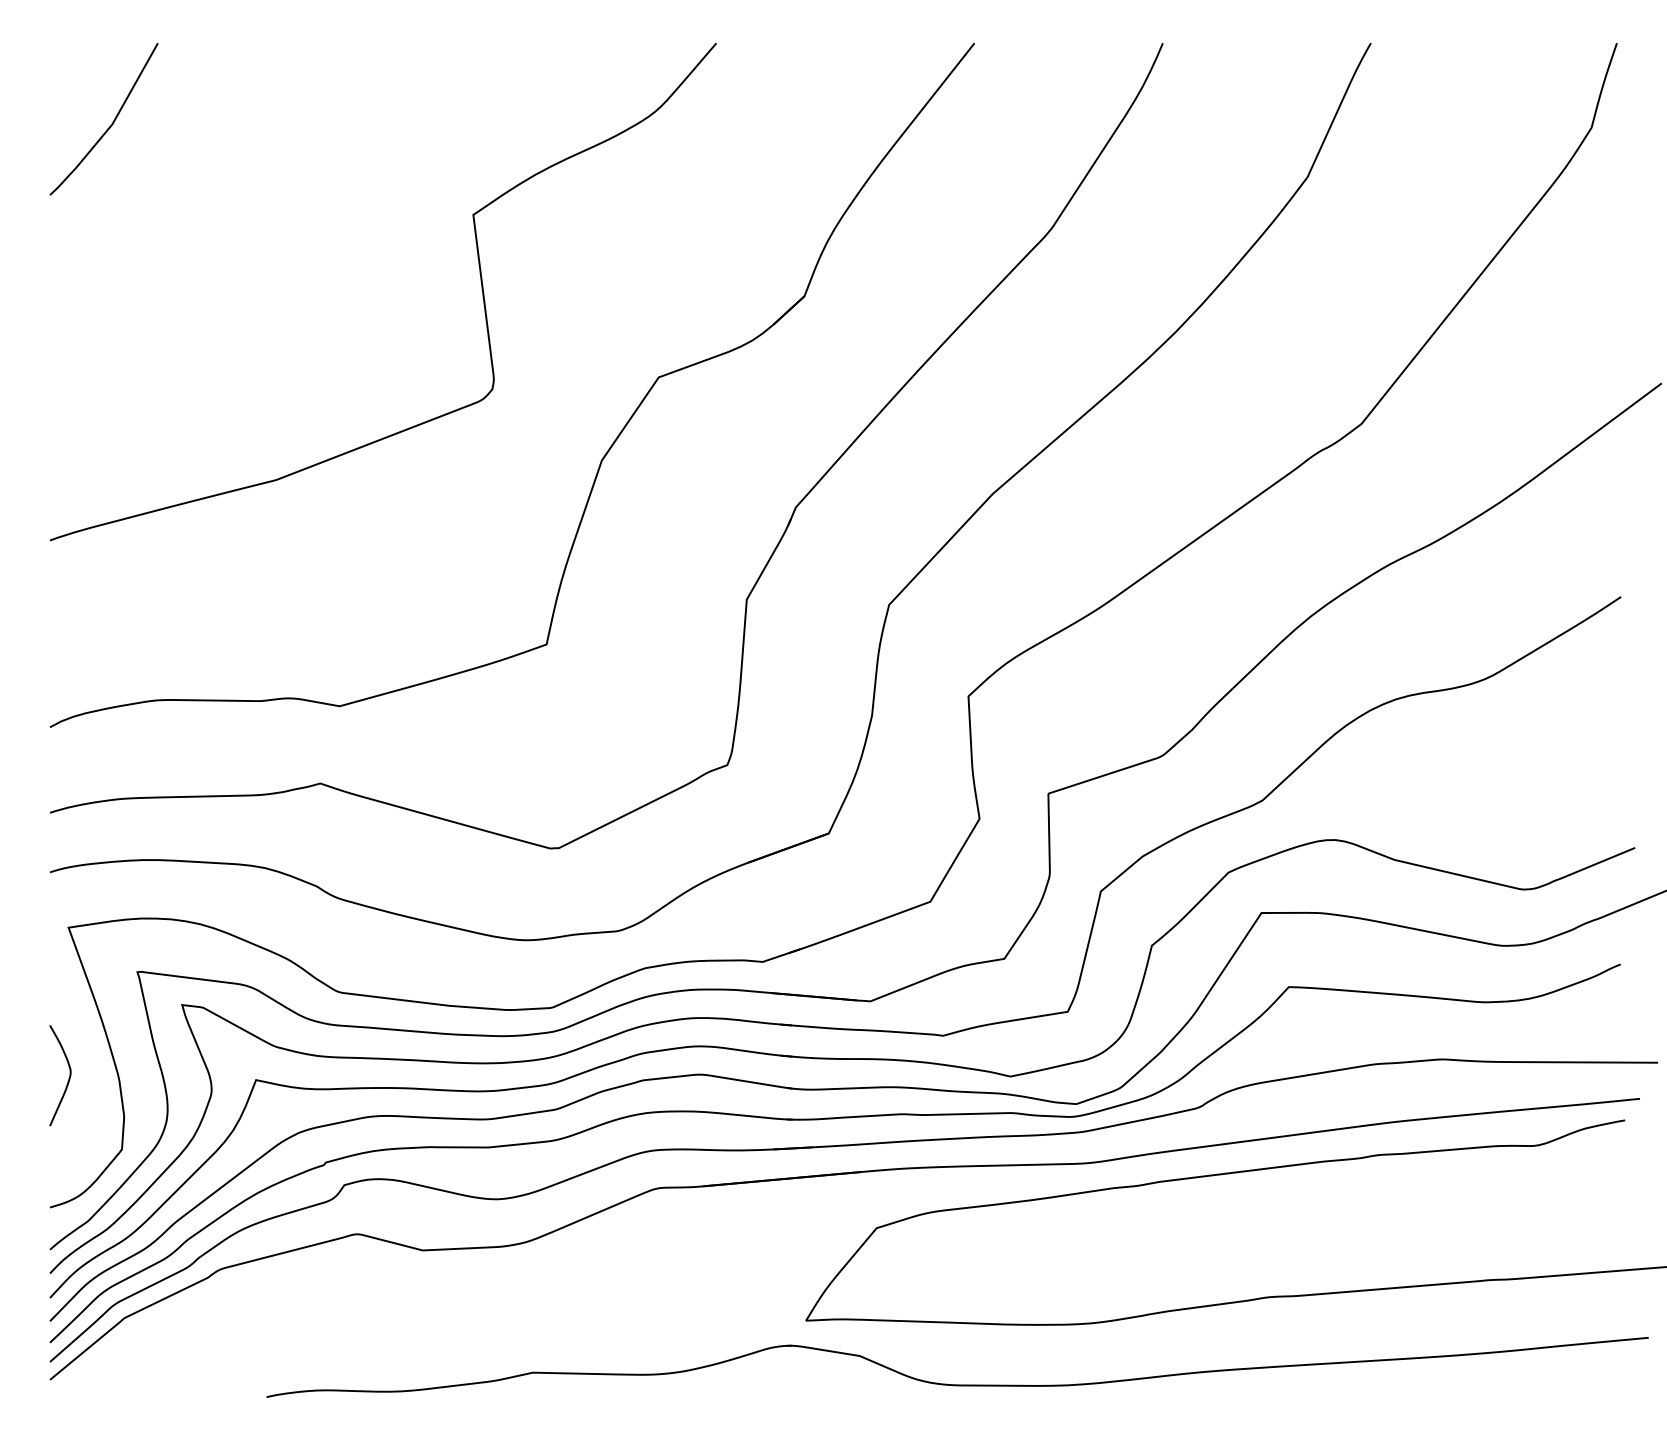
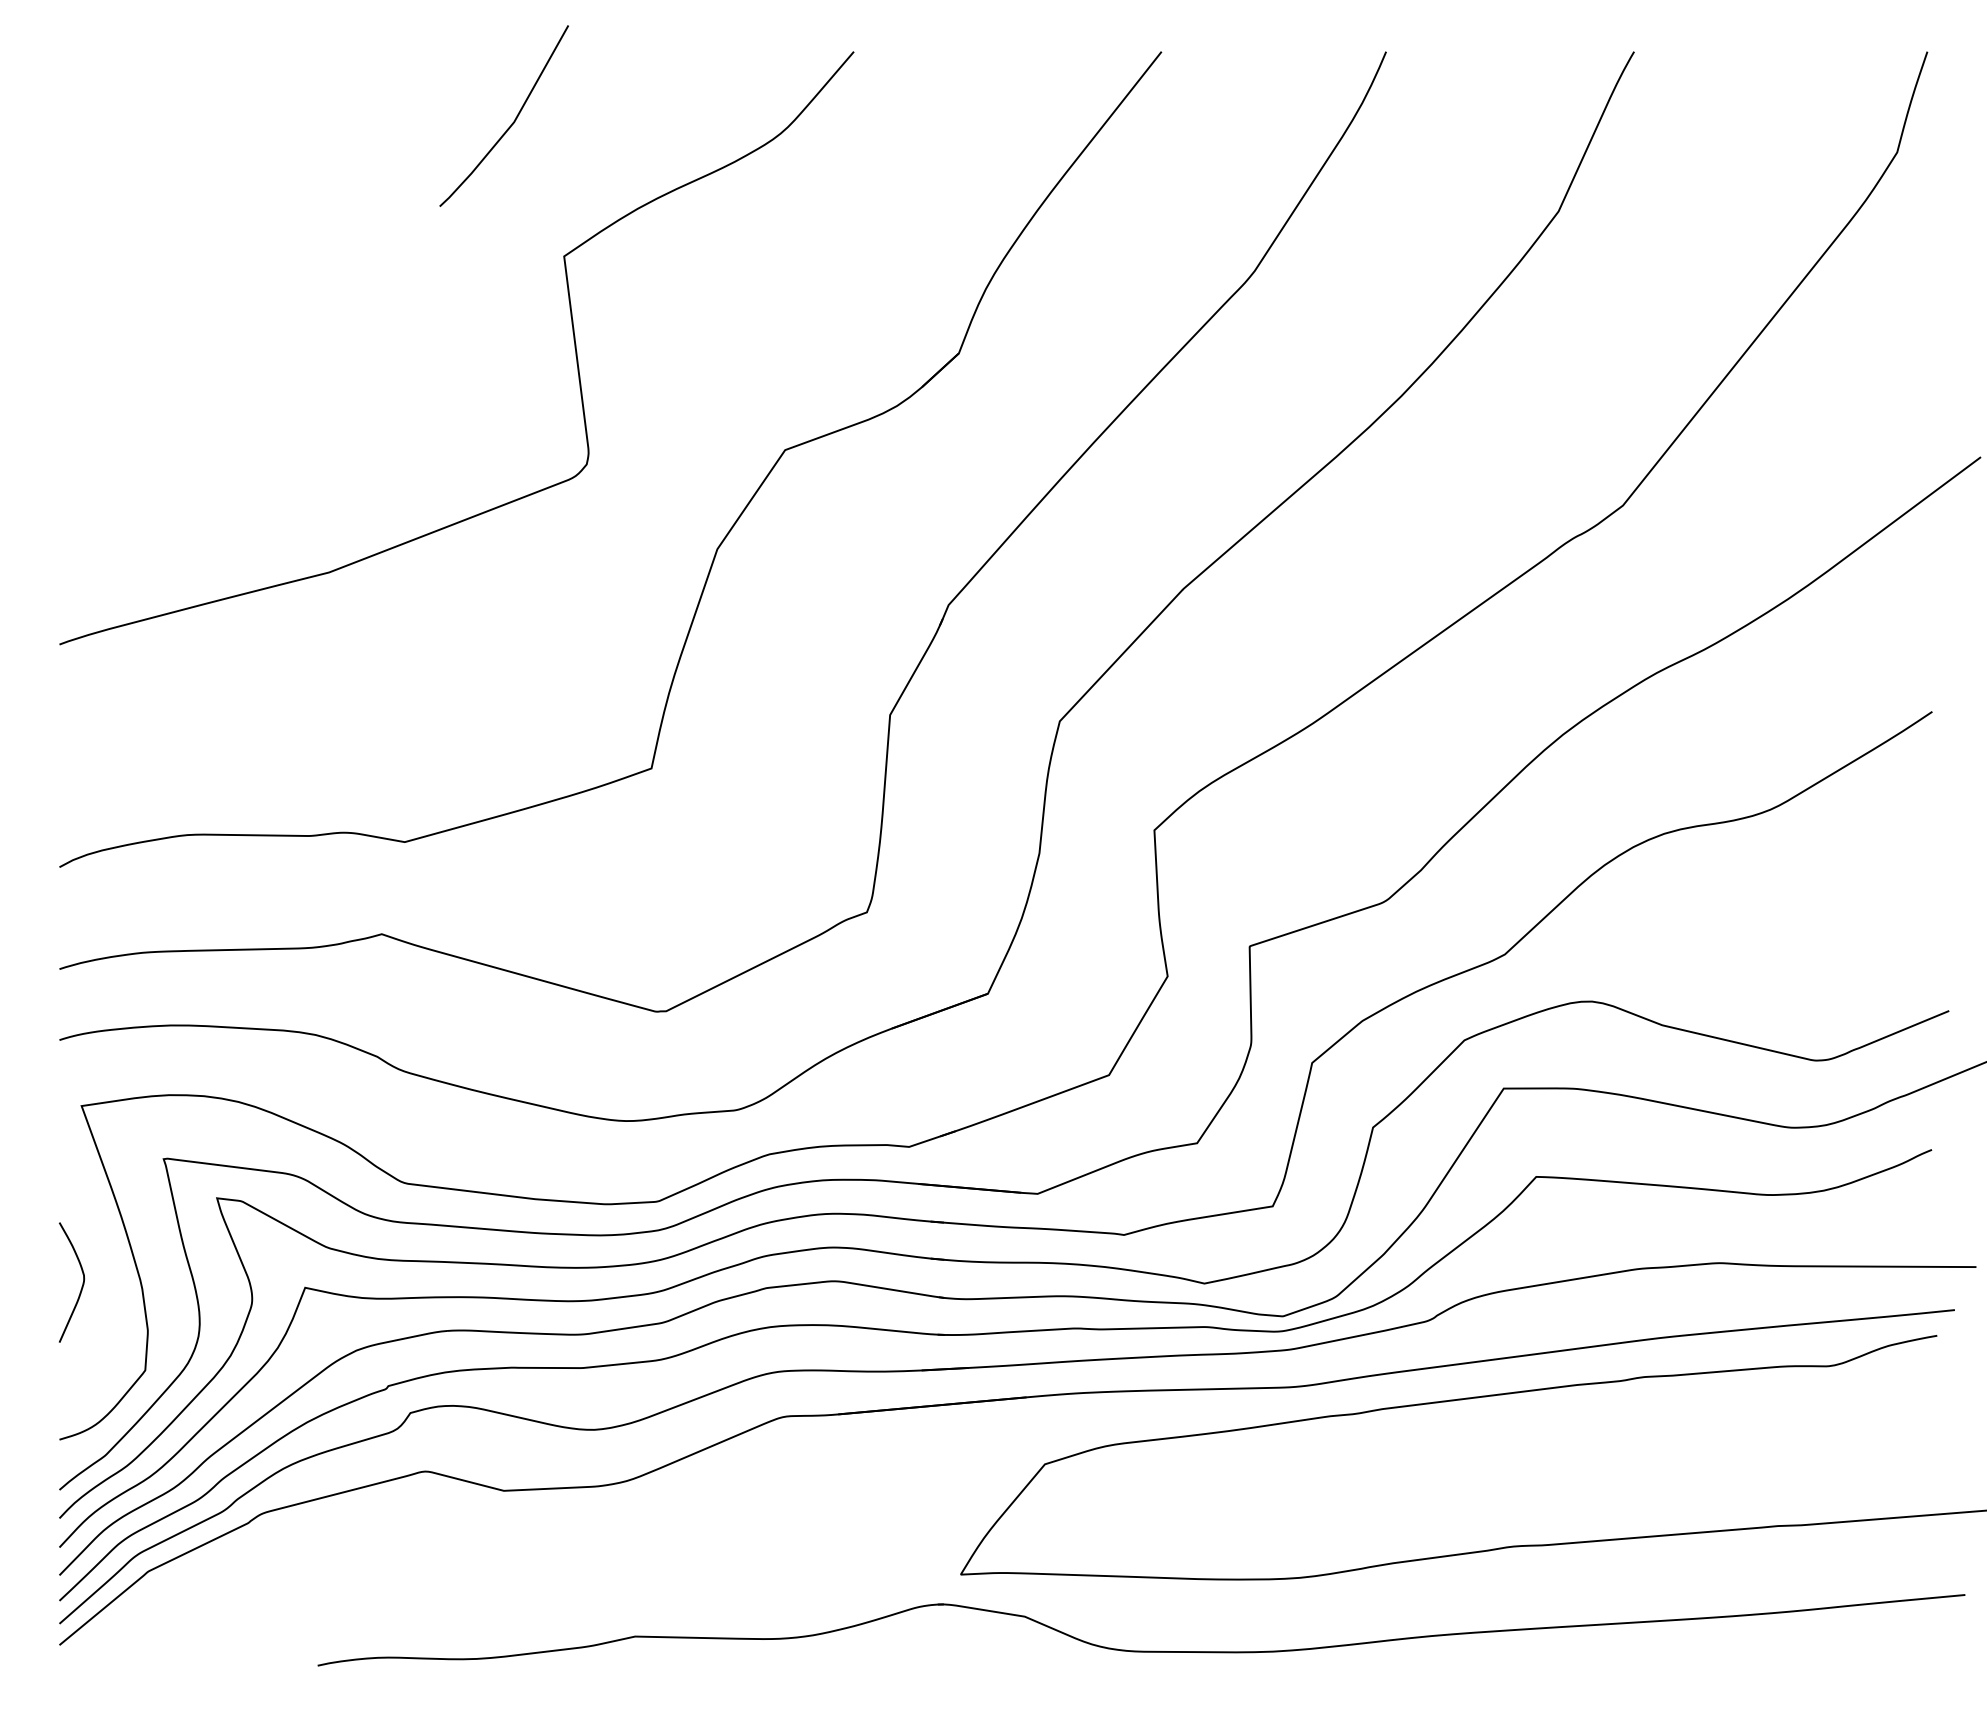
line: (111, 123) -> (513, 121), moved

